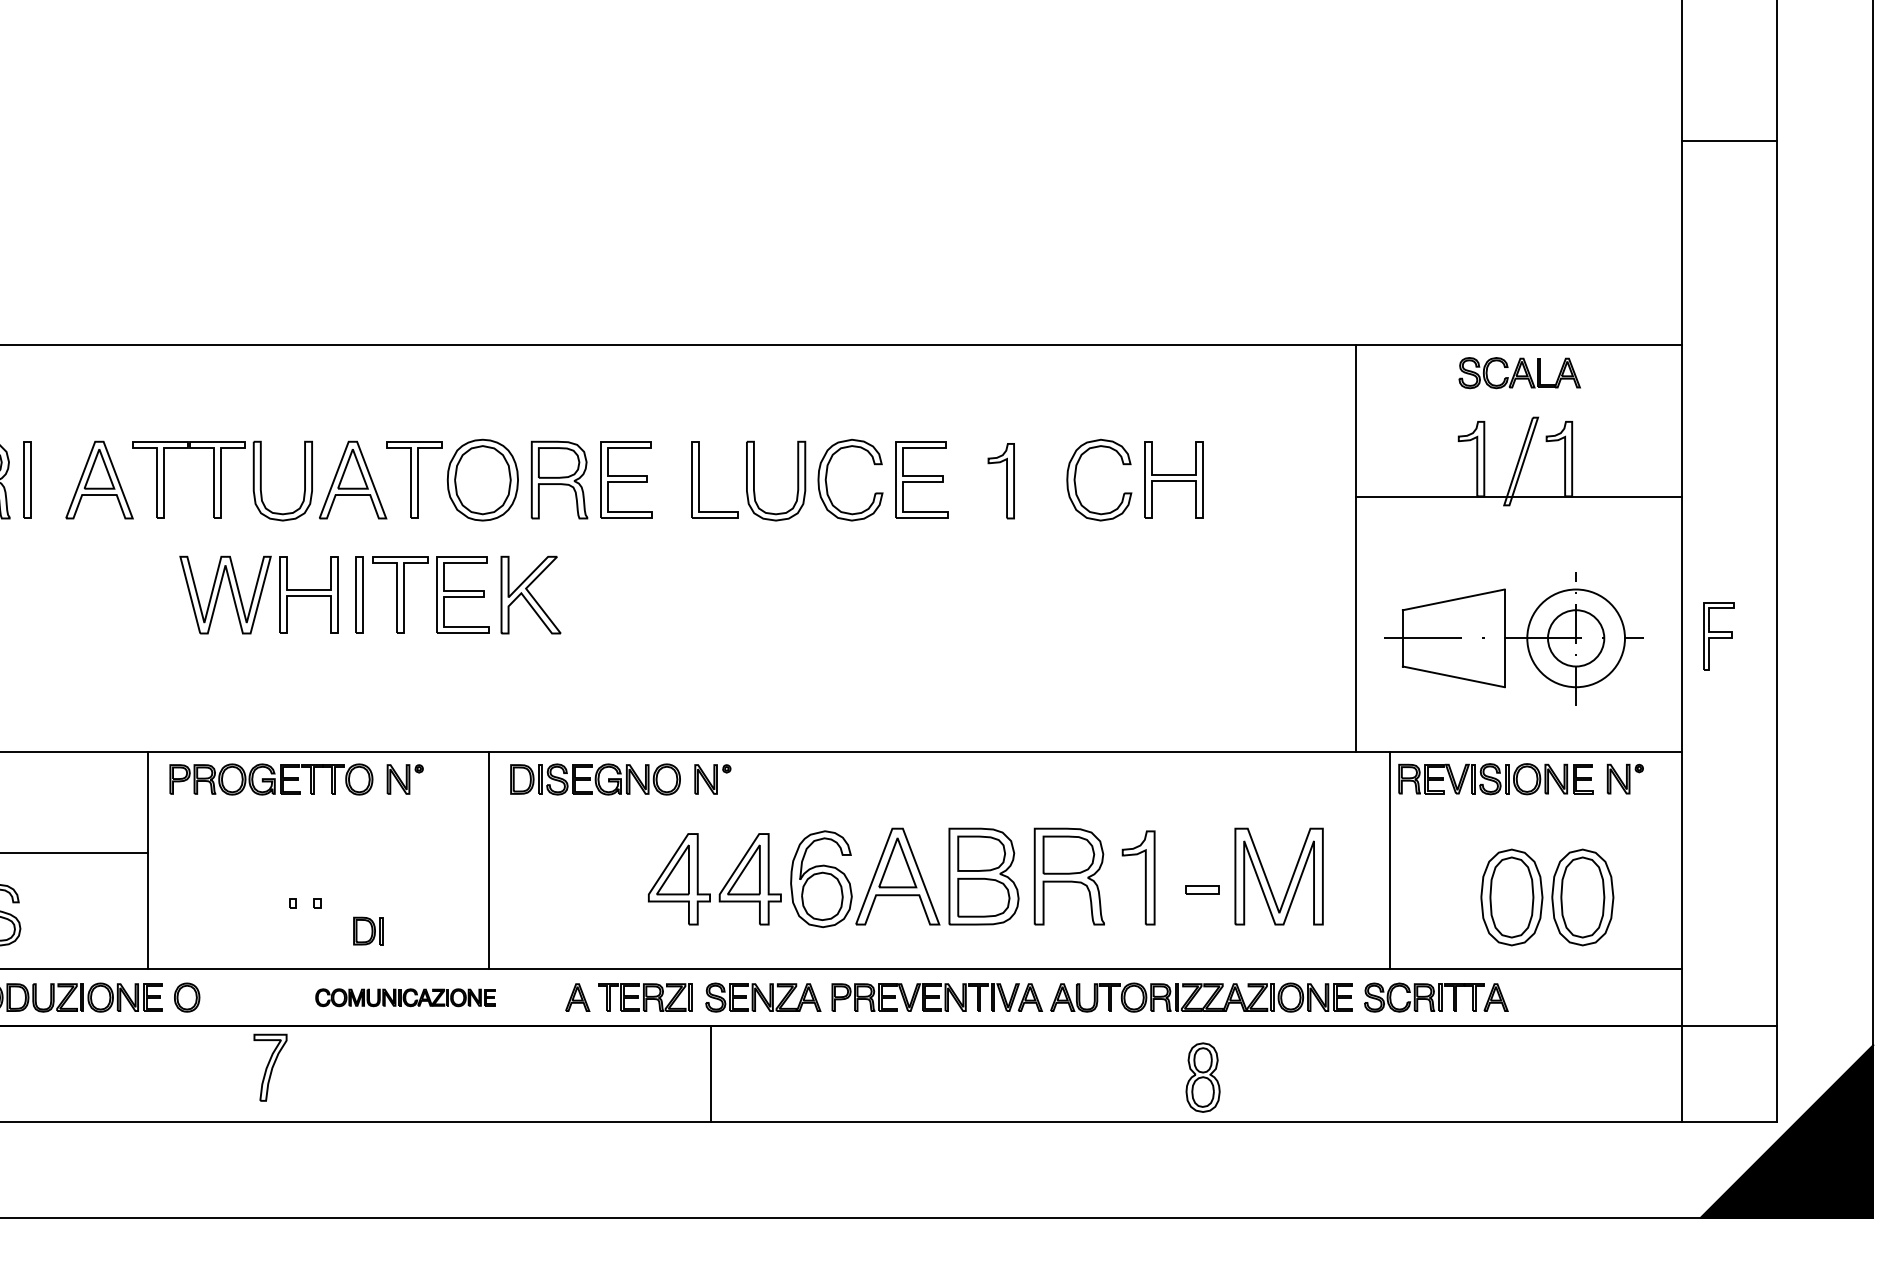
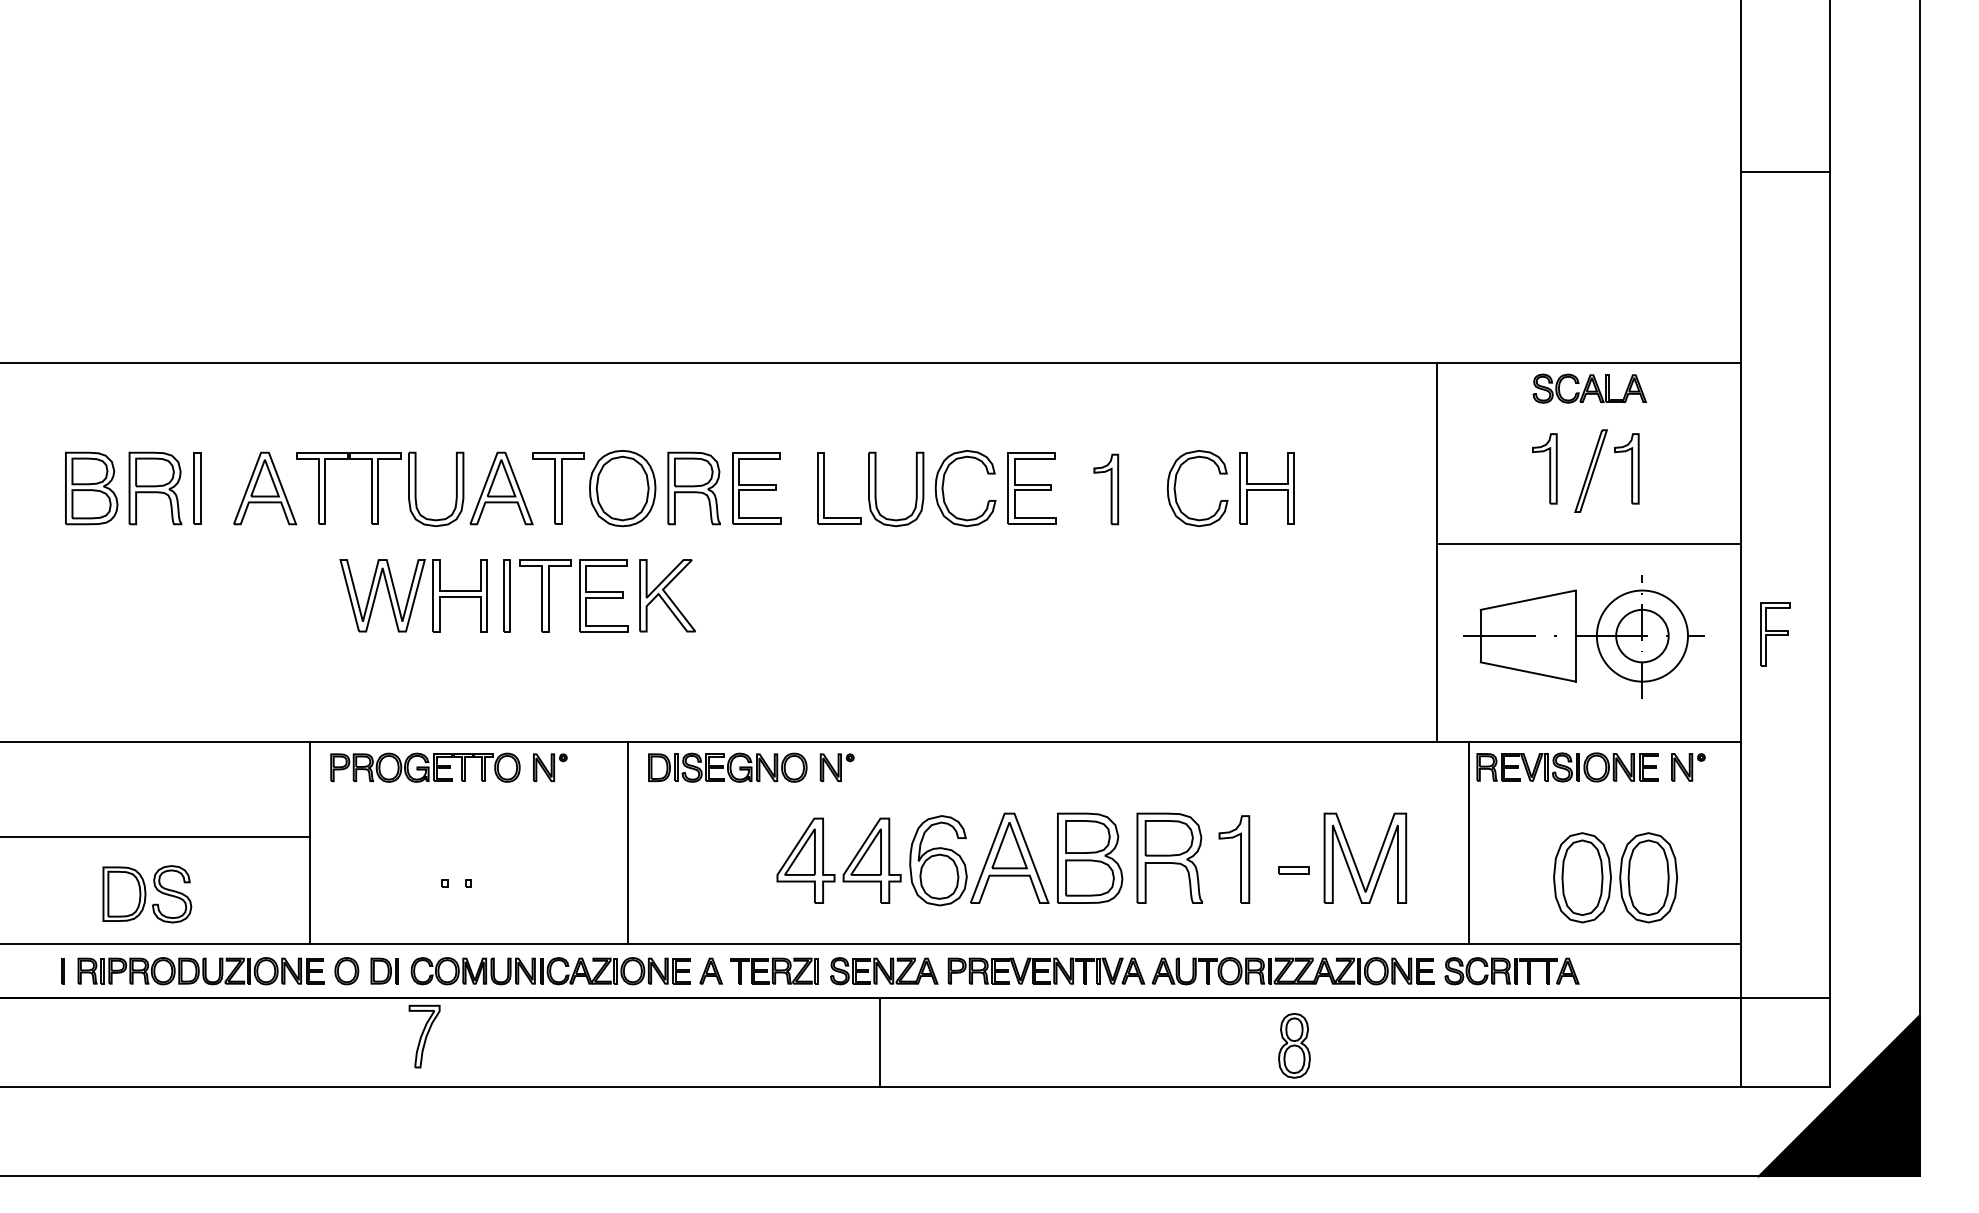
line: (1518, 496) -> (1588, 543), moved
part: (367, 930) -> (384, 970), moved
part: (405, 997) -> (550, 971), size x1.67
line: (711, 1074) -> (880, 1042), moved

